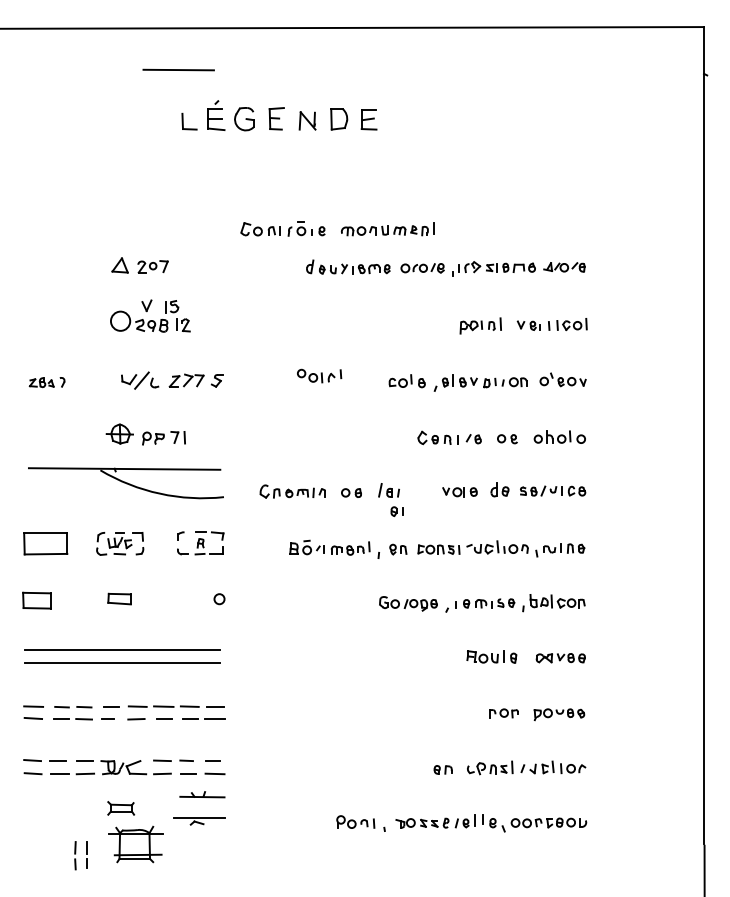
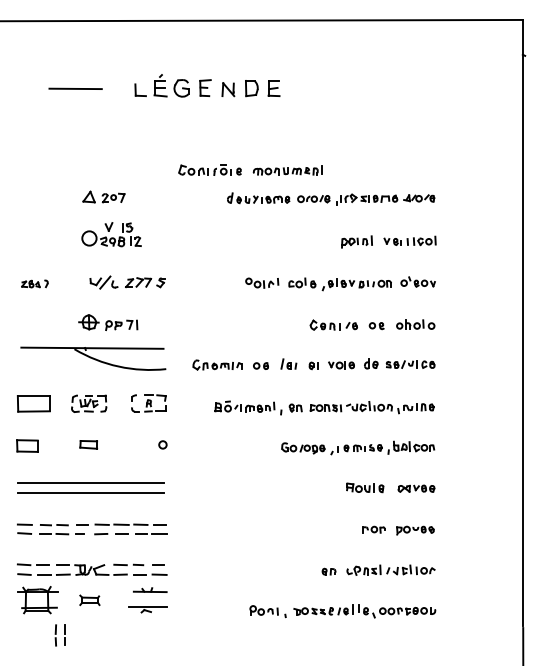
line: (178, 69) -> (75, 88), moved
part: (319, 375) -> (262, 282), moved
part: (396, 511) -> (313, 365), moved
part: (135, 844) -> (37, 600), moved

